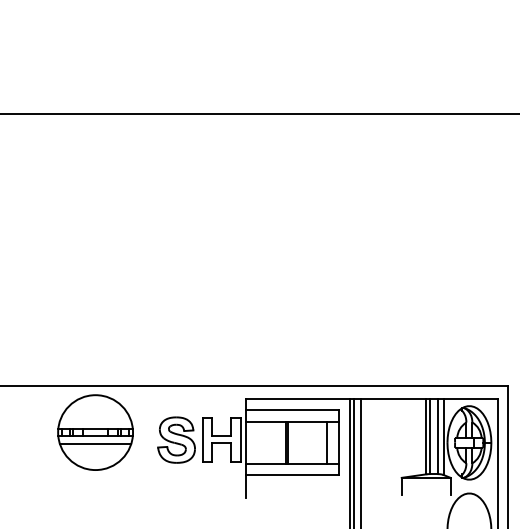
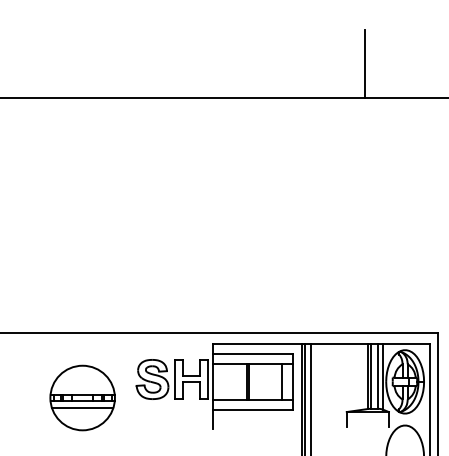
line: (422, 73) -> (364, 63), added
part: (95, 432) -> (82, 397), moved

